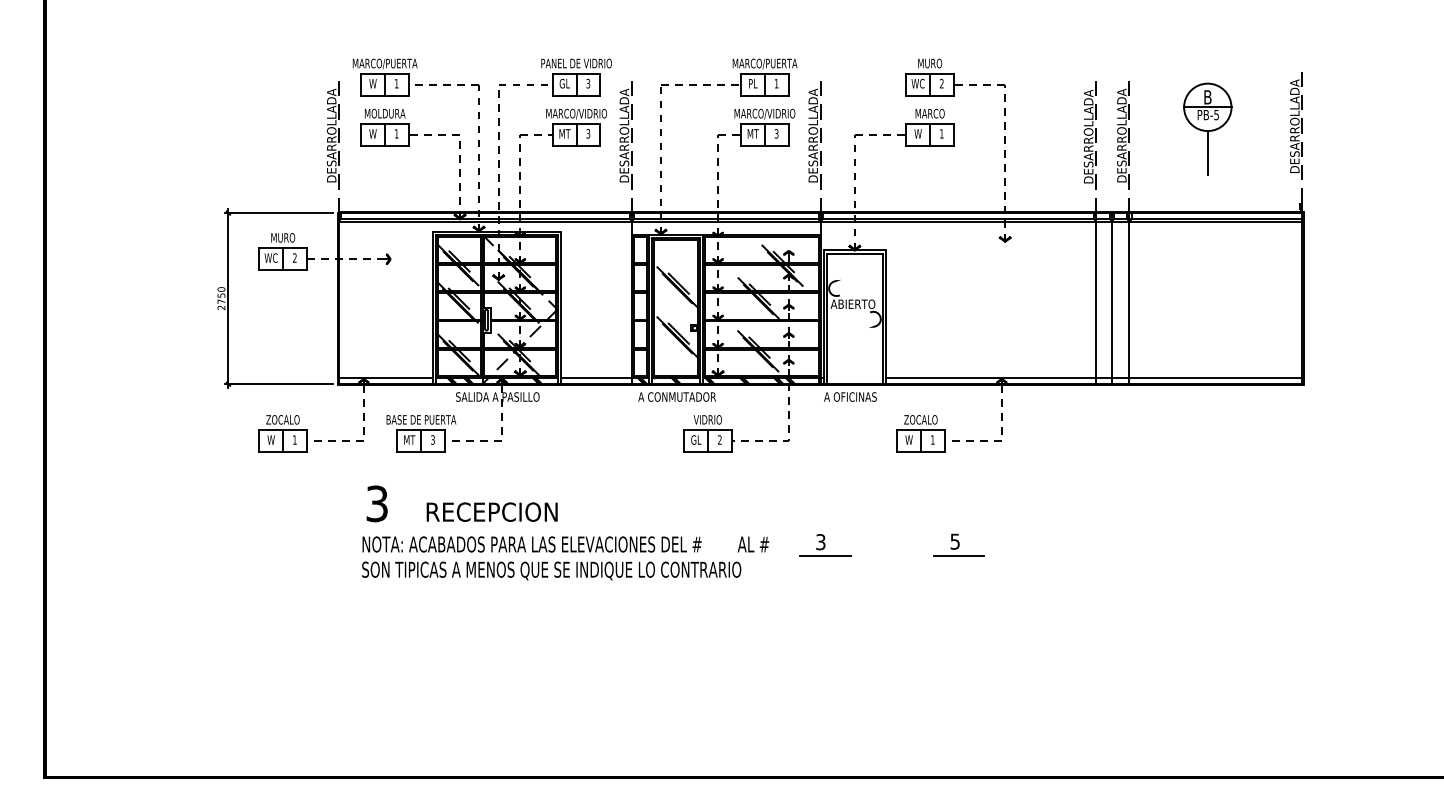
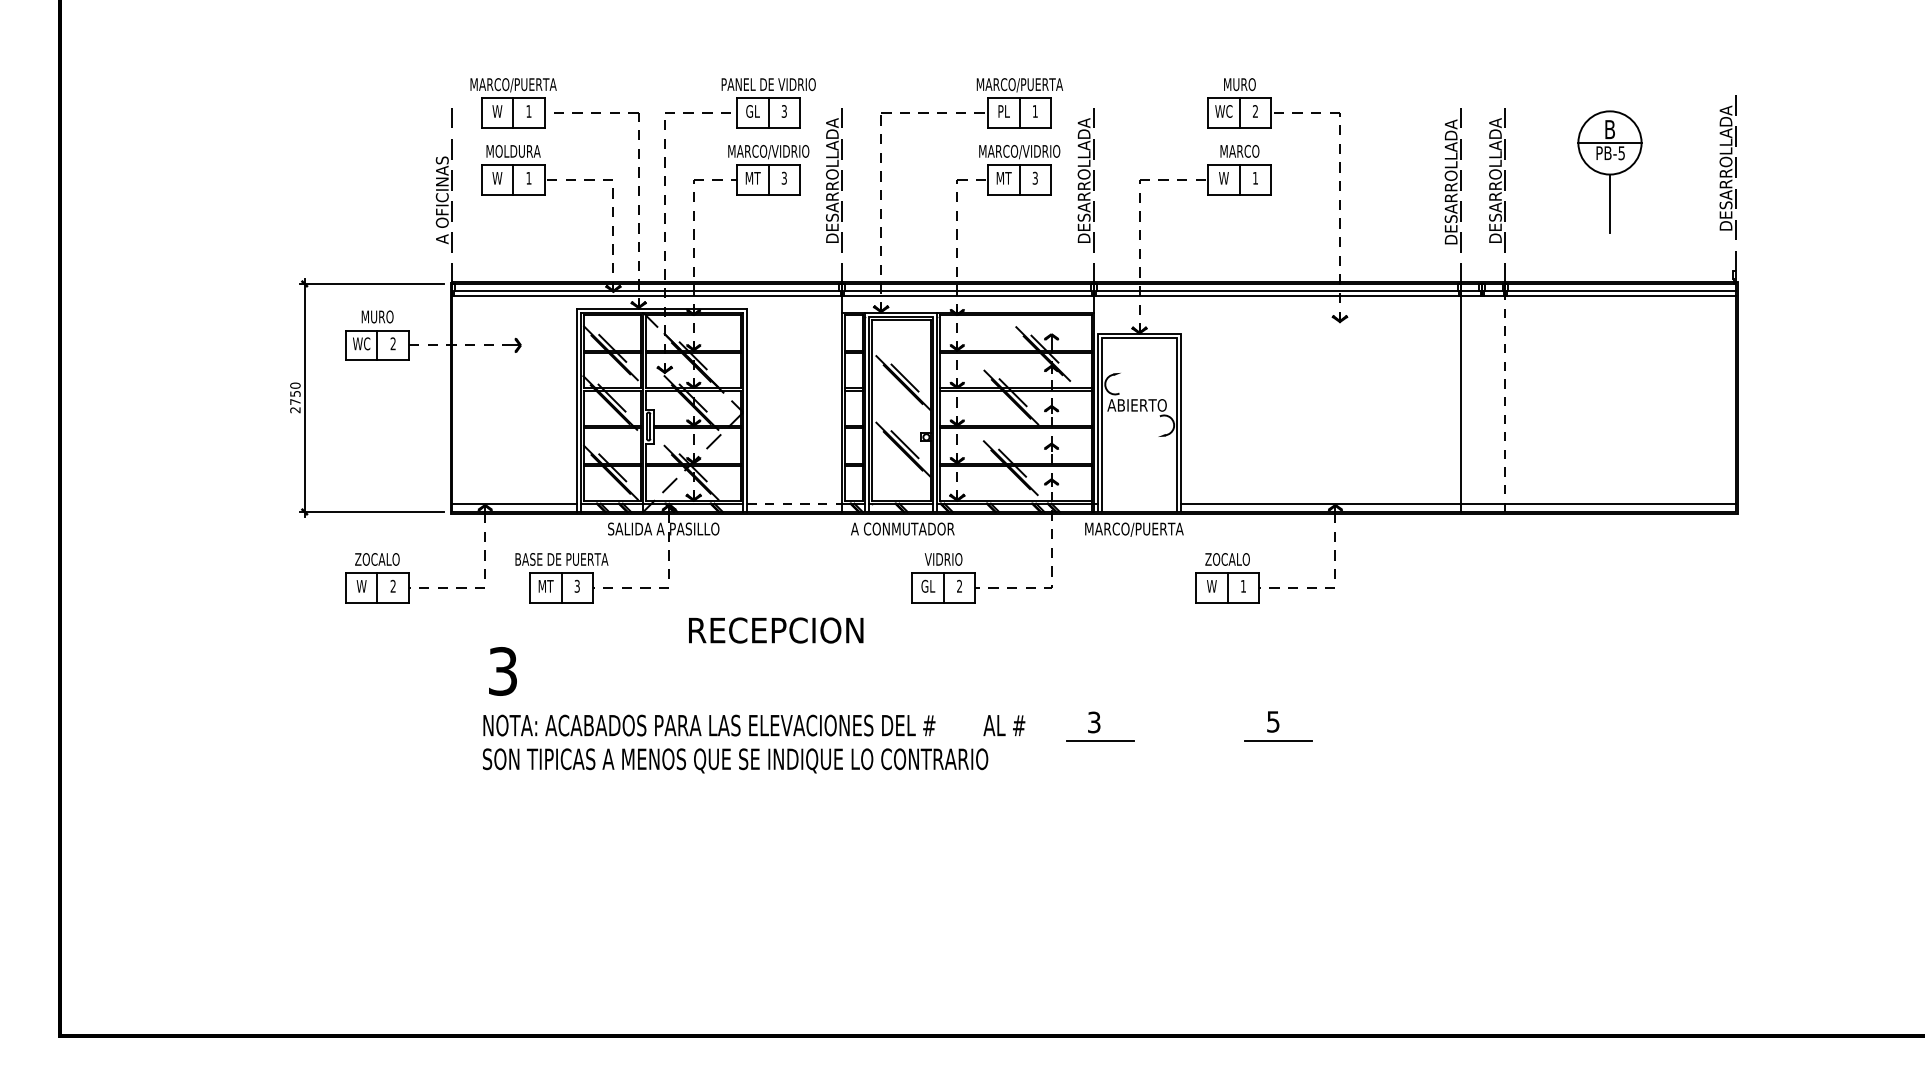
text: (331, 135) -> (442, 180), DESARROLLADA -> A OFICINAS
line: (1111, 298) -> (1481, 397), removed
line: (1129, 298) -> (1505, 397), solid -> dashed
line: (596, 377) -> (795, 503), solid -> dashed
text: (850, 397) -> (1133, 529), A OFICINAS -> MARCO/PUERTA
text: (294, 439) -> (392, 585), 1 -> 2
text: (491, 511) -> (775, 629), moved

